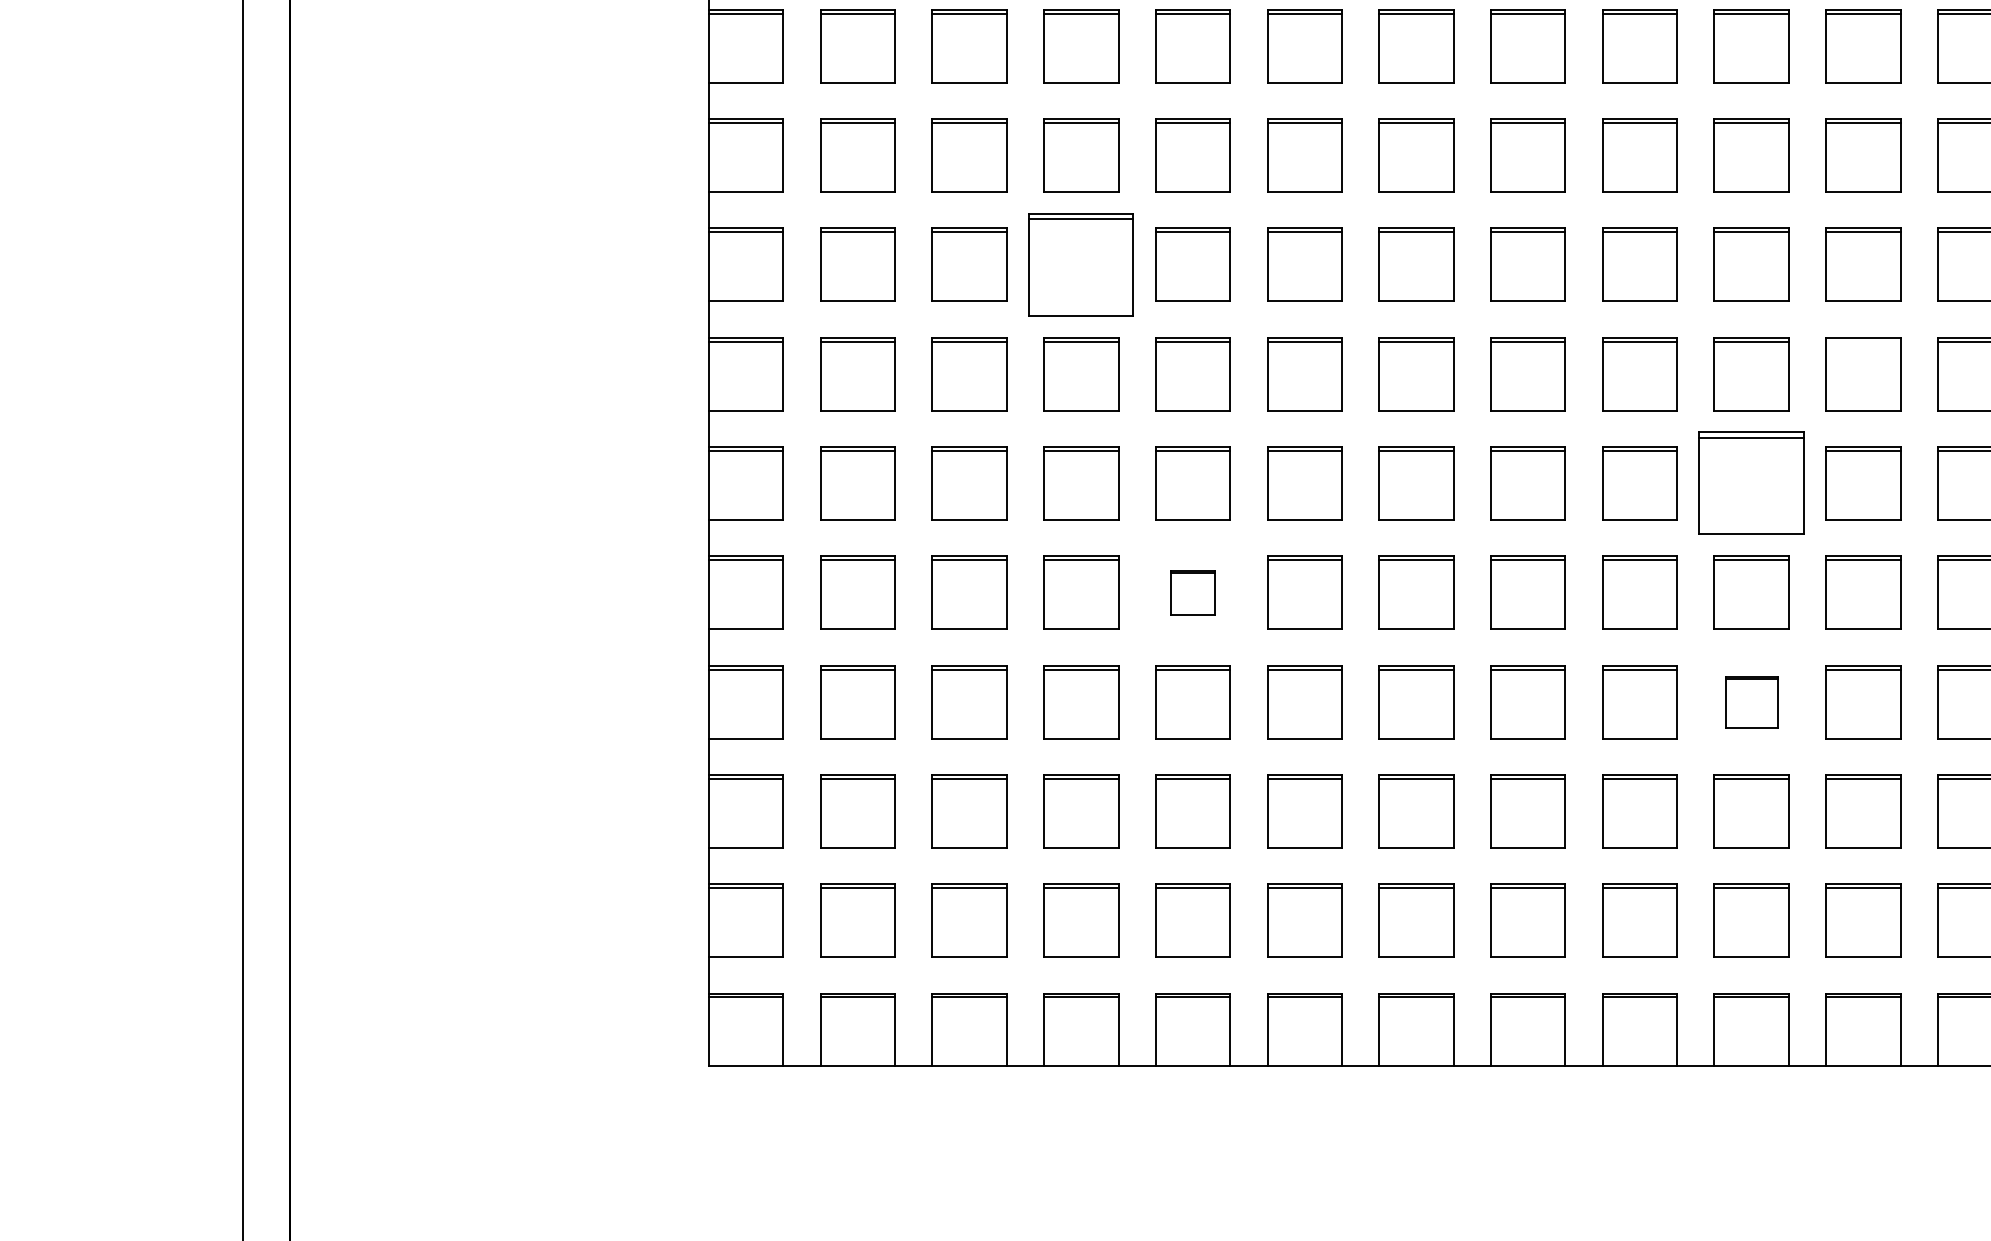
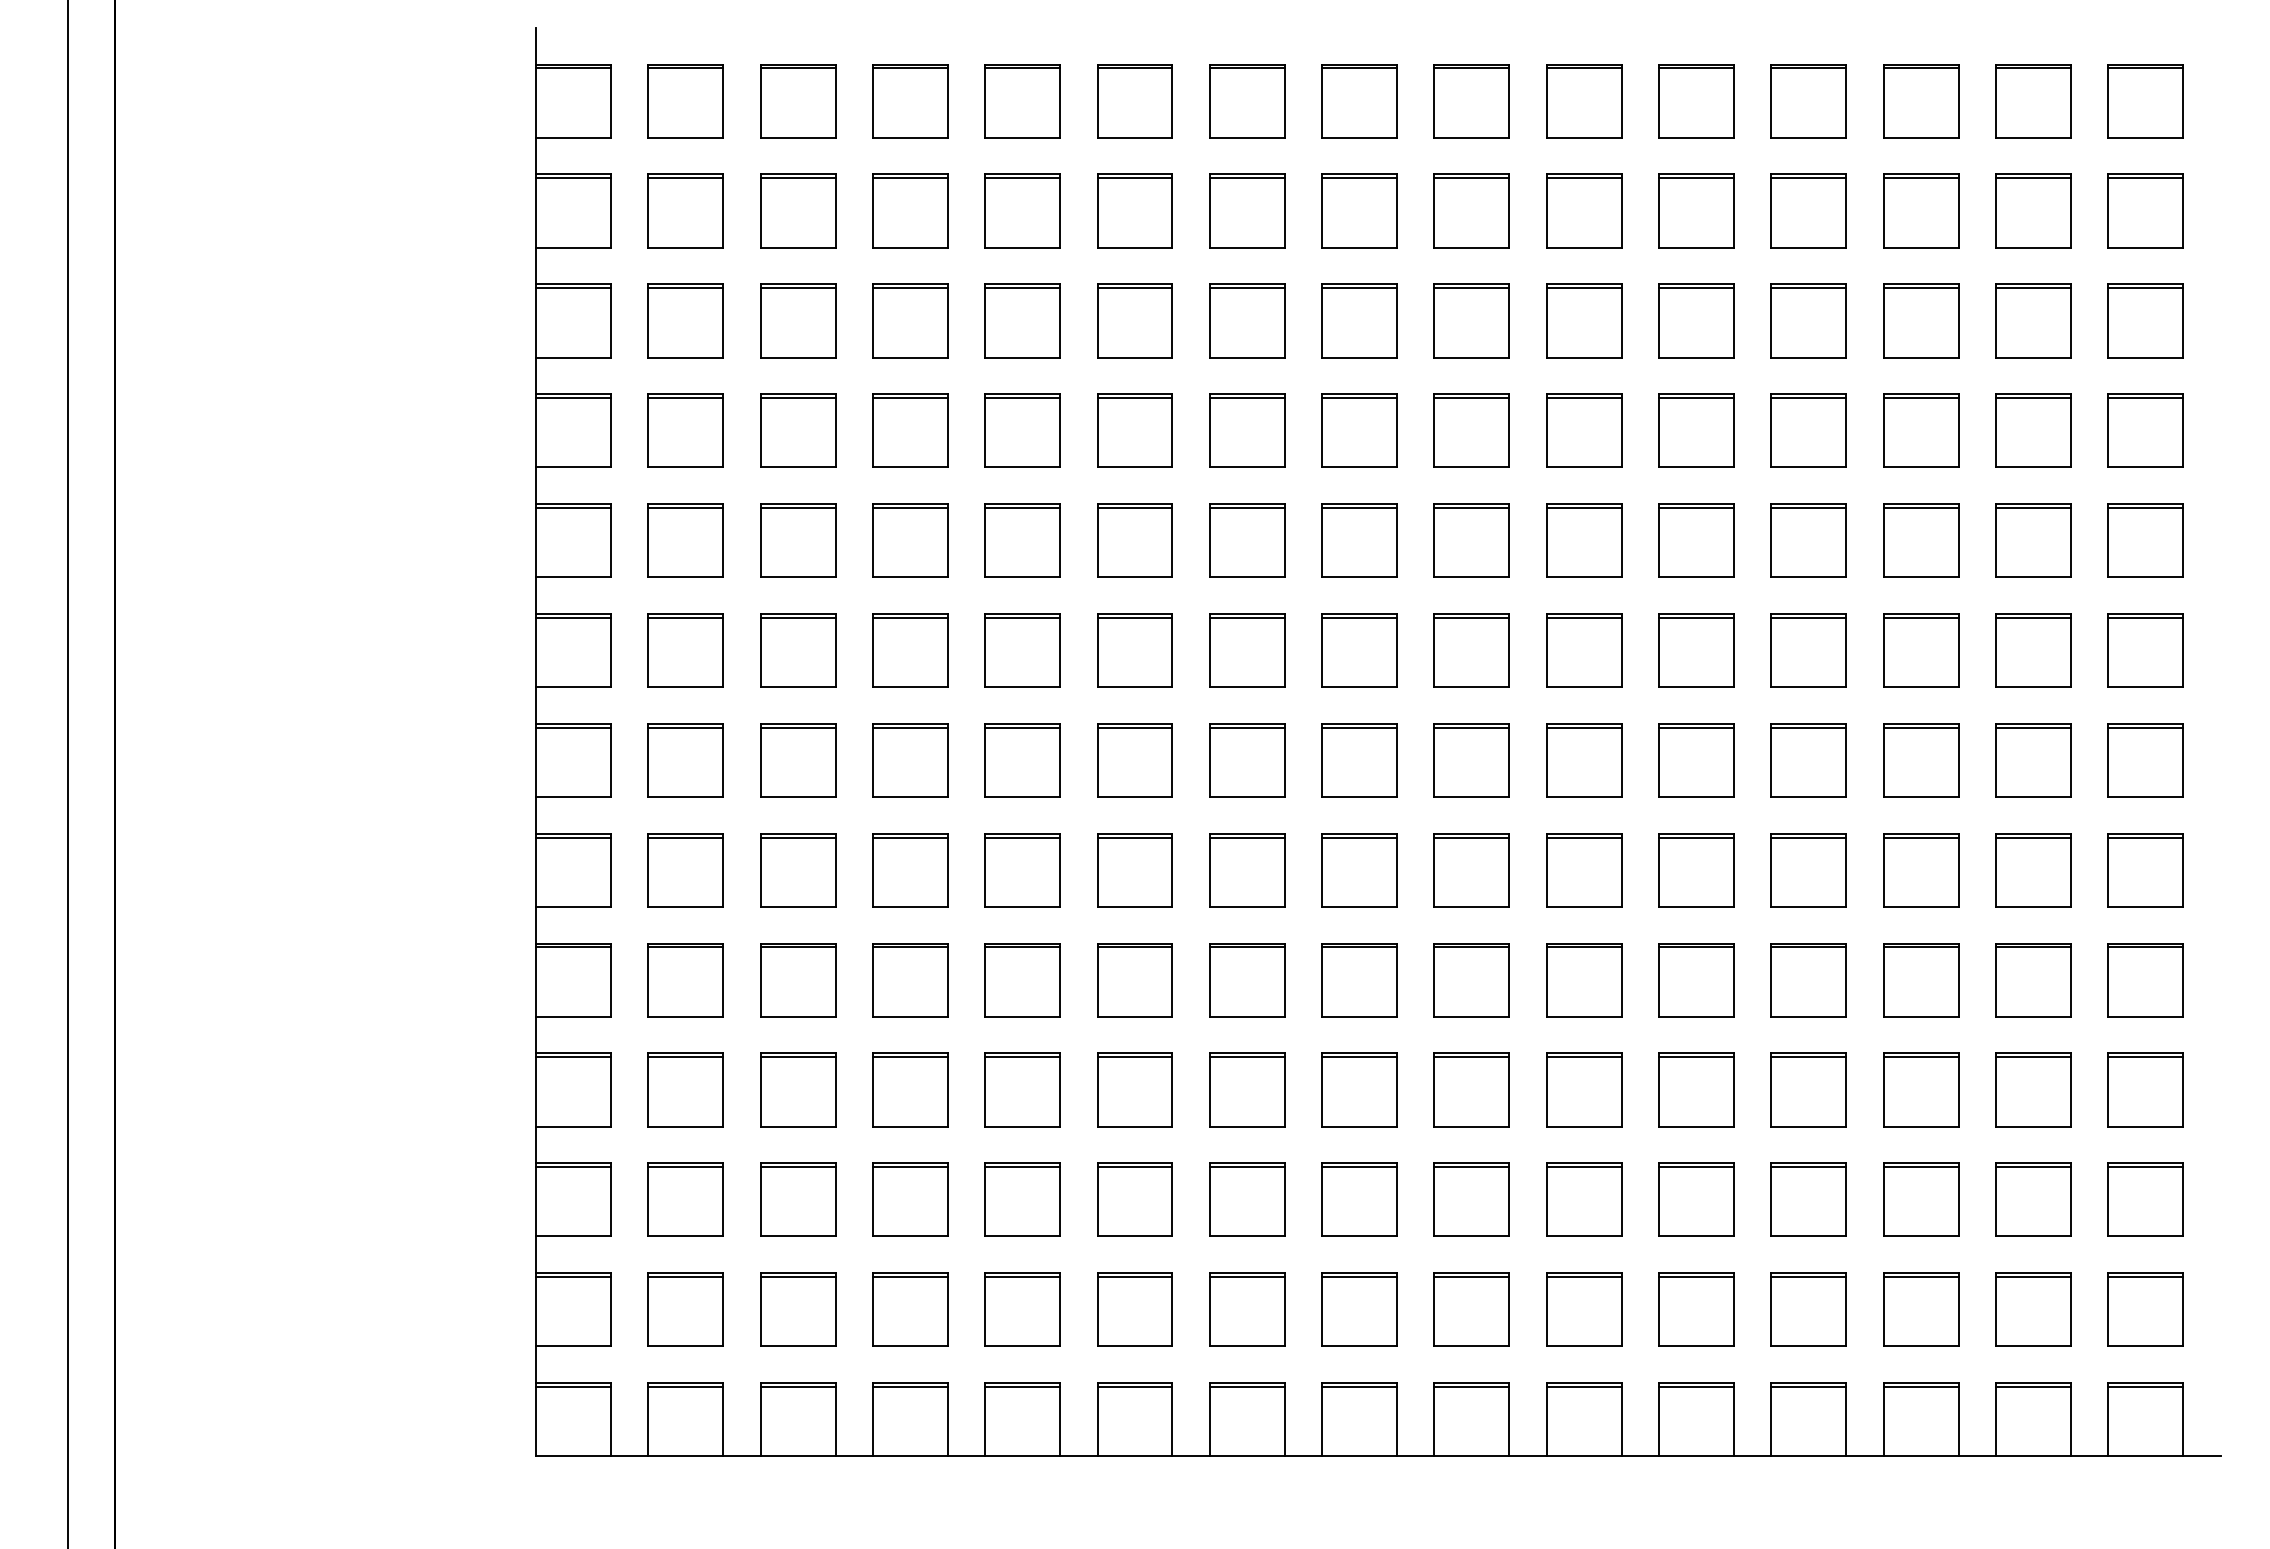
part: (1081, 264) -> (910, 650), size x0.71
line: (1863, 341) -> (1696, 727), added
part: (1751, 483) -> (1584, 870), size x0.71
part: (1192, 593) -> (1022, 980), size x1.67
part: (1751, 701) -> (1584, 1089), size x1.43

